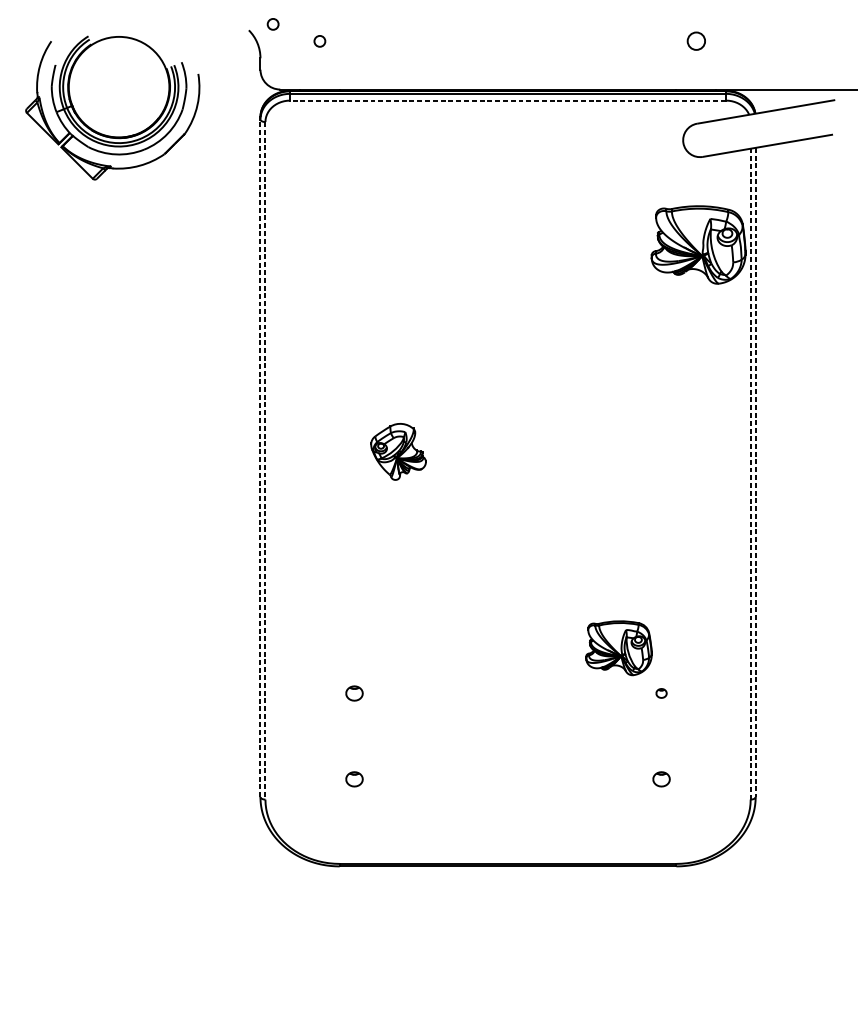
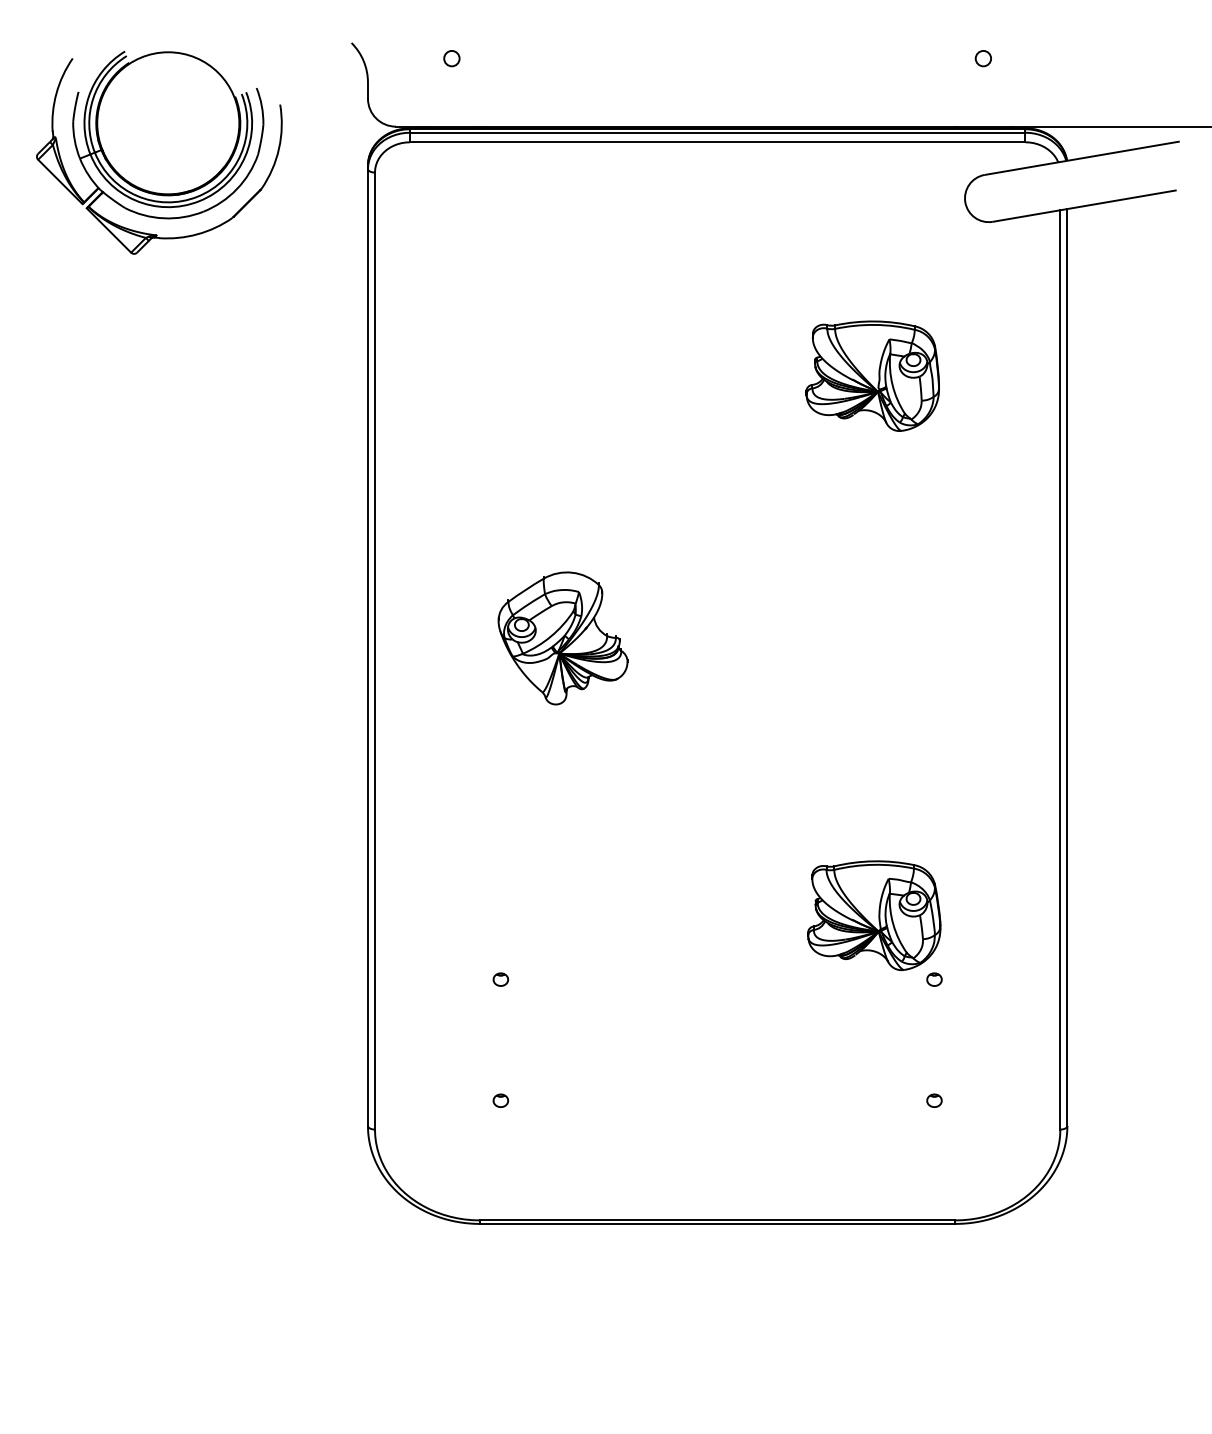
circle: (272, 24) -> (385, 34), removed
circle: (695, 41) -> (982, 58), size x0.62
line: (507, 100) -> (717, 142), dashed -> solid
part: (698, 244) -> (872, 375), moved
part: (398, 451) -> (562, 638), size x1.67
line: (260, 458) -> (367, 647), dashed -> solid
line: (265, 461) -> (374, 651), dashed -> solid
line: (755, 472) -> (1067, 667), dashed -> solid
line: (750, 473) -> (1060, 669), dashed -> solid
part: (619, 648) -> (874, 915), size x1.43
part: (354, 693) -> (500, 979), size x0.62
part: (354, 779) -> (500, 1100), size x0.62
part: (661, 779) -> (934, 1100), size x0.62

